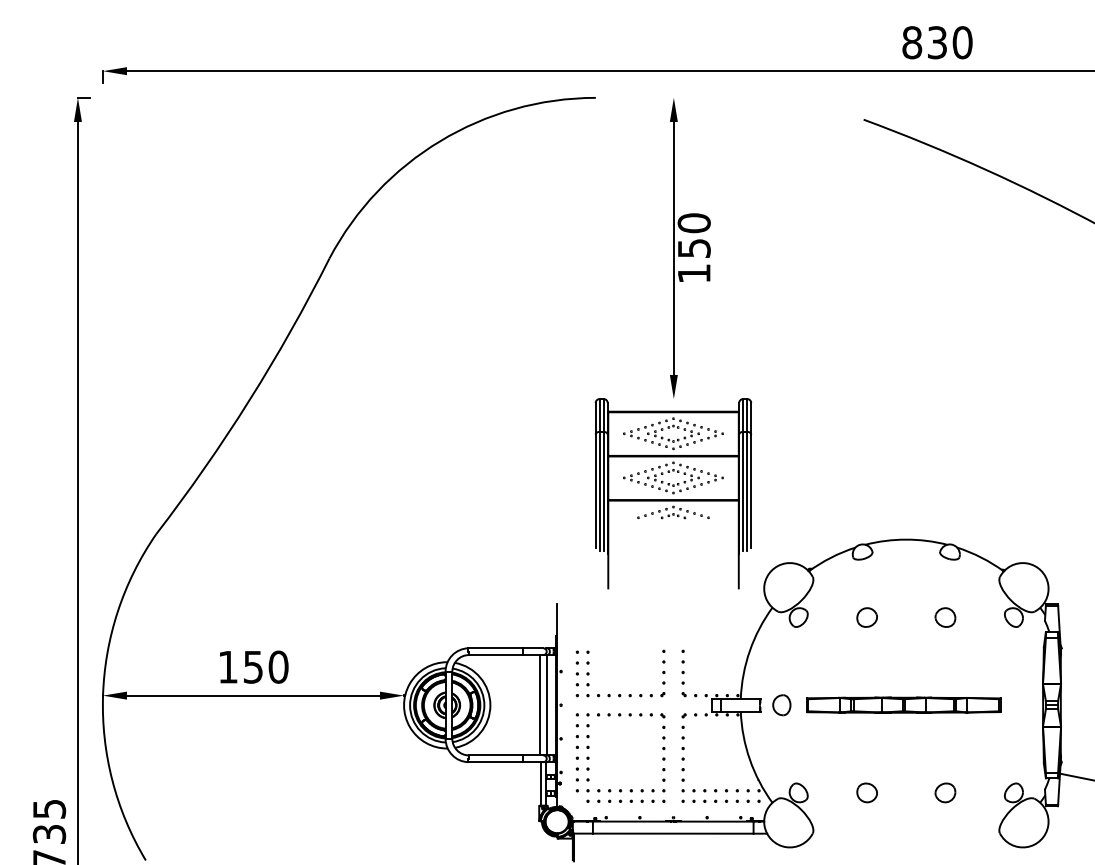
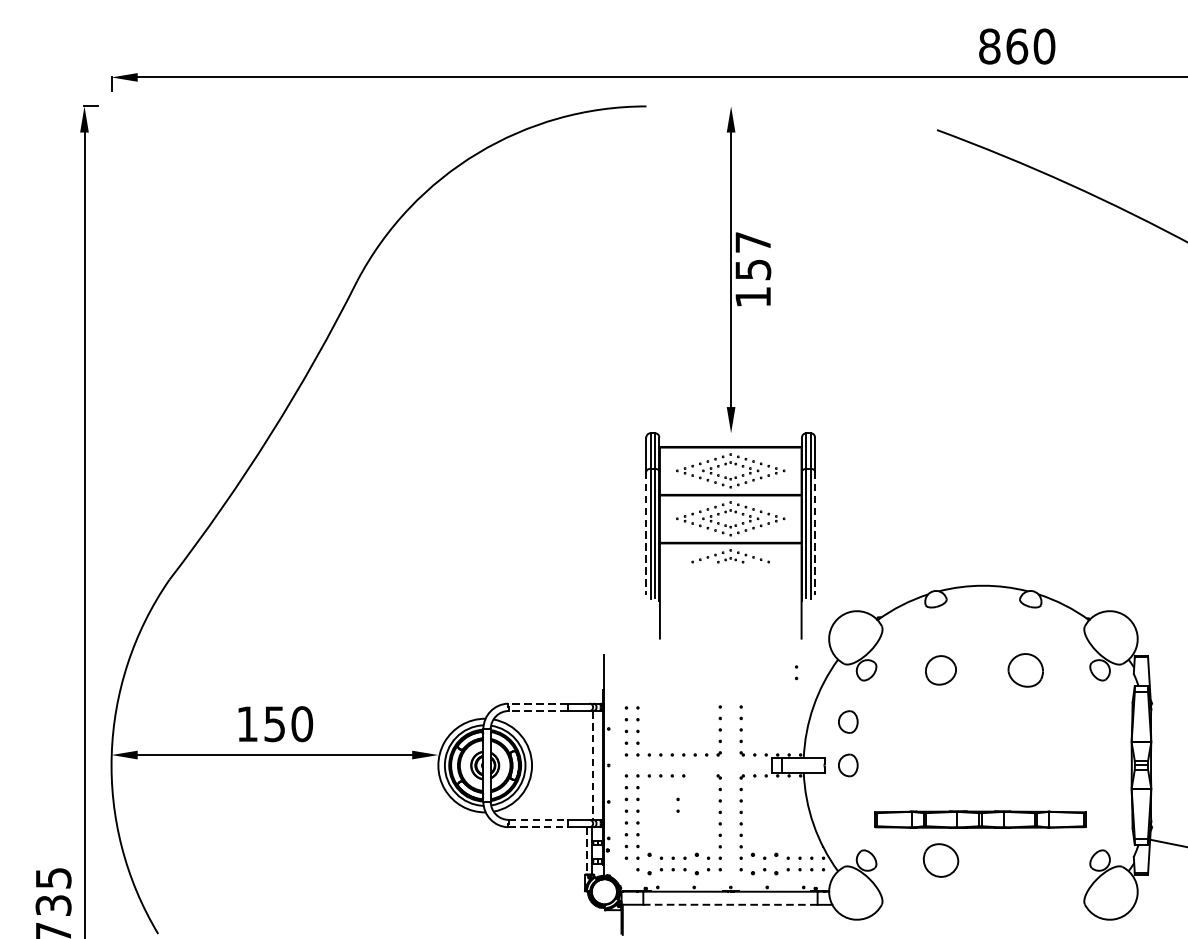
text: (937, 42) -> (1017, 46), 830 -> 860
text: (693, 223) -> (752, 242), 150 -> 157
line: (595, 491) -> (646, 533), solid -> dashed
line: (751, 491) -> (815, 533), solid -> dashed
part: (866, 617) -> (940, 670), size x1.4
part: (945, 617) -> (1025, 670), size x1.6
part: (733, 619) -> (795, 672), added
line: (495, 648) -> (537, 703), solid -> dashed
line: (495, 655) -> (537, 711), solid -> dashed
part: (781, 665) -> (847, 722), added
part: (903, 704) -> (980, 818), moved
line: (539, 705) -> (585, 765), removed
line: (546, 705) -> (592, 765), solid -> dashed
part: (645, 714) -> (700, 775), removed
part: (624, 741) -> (677, 804), added
line: (496, 755) -> (538, 819), solid -> dashed
line: (496, 762) -> (538, 827), solid -> dashed
line: (540, 783) -> (586, 850), solid -> dashed
part: (866, 792) -> (940, 860), size x1.6
part: (945, 792) -> (1025, 860), removed
part: (598, 795) -> (649, 863), size x1.6
part: (641, 795) -> (695, 863), size x1.6
part: (693, 795) -> (752, 863), size x1.6
part: (715, 795) -> (776, 863), size x1.6
line: (672, 833) -> (729, 904), solid -> dashed

